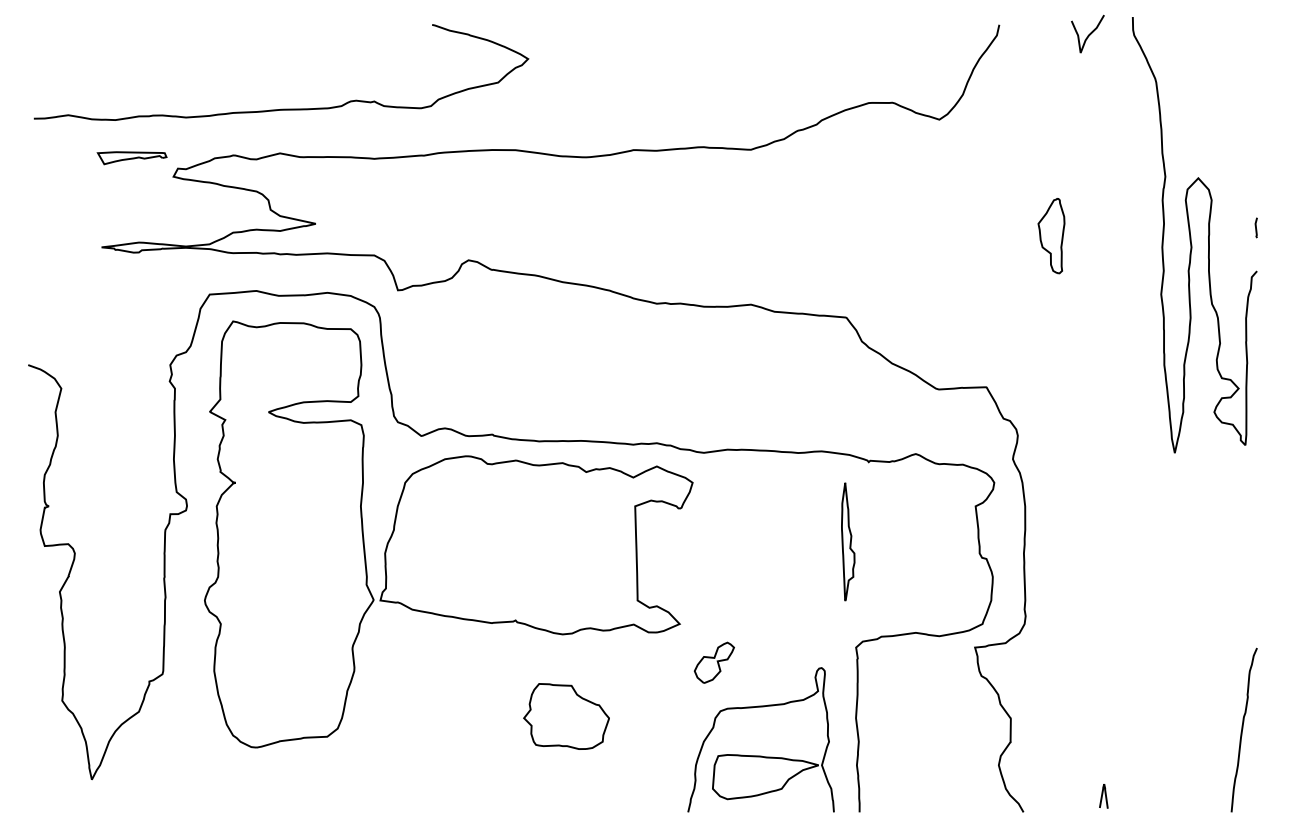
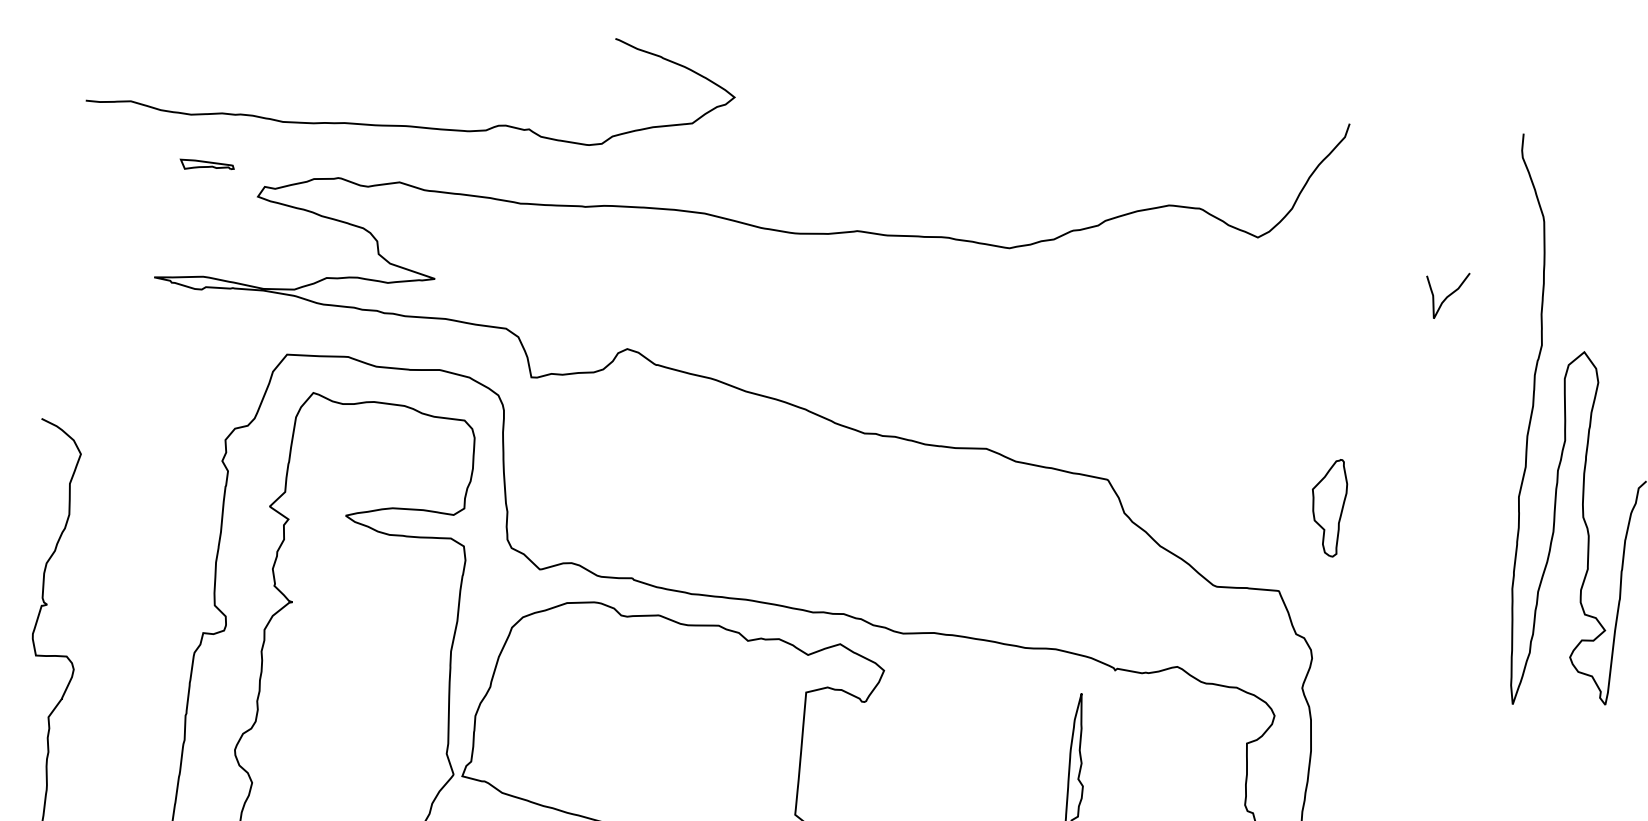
curve: (1088, 34) -> (1446, 295), moved
part: (131, 158) -> (206, 166), size x0.6
part: (1051, 236) -> (1327, 507), moved

